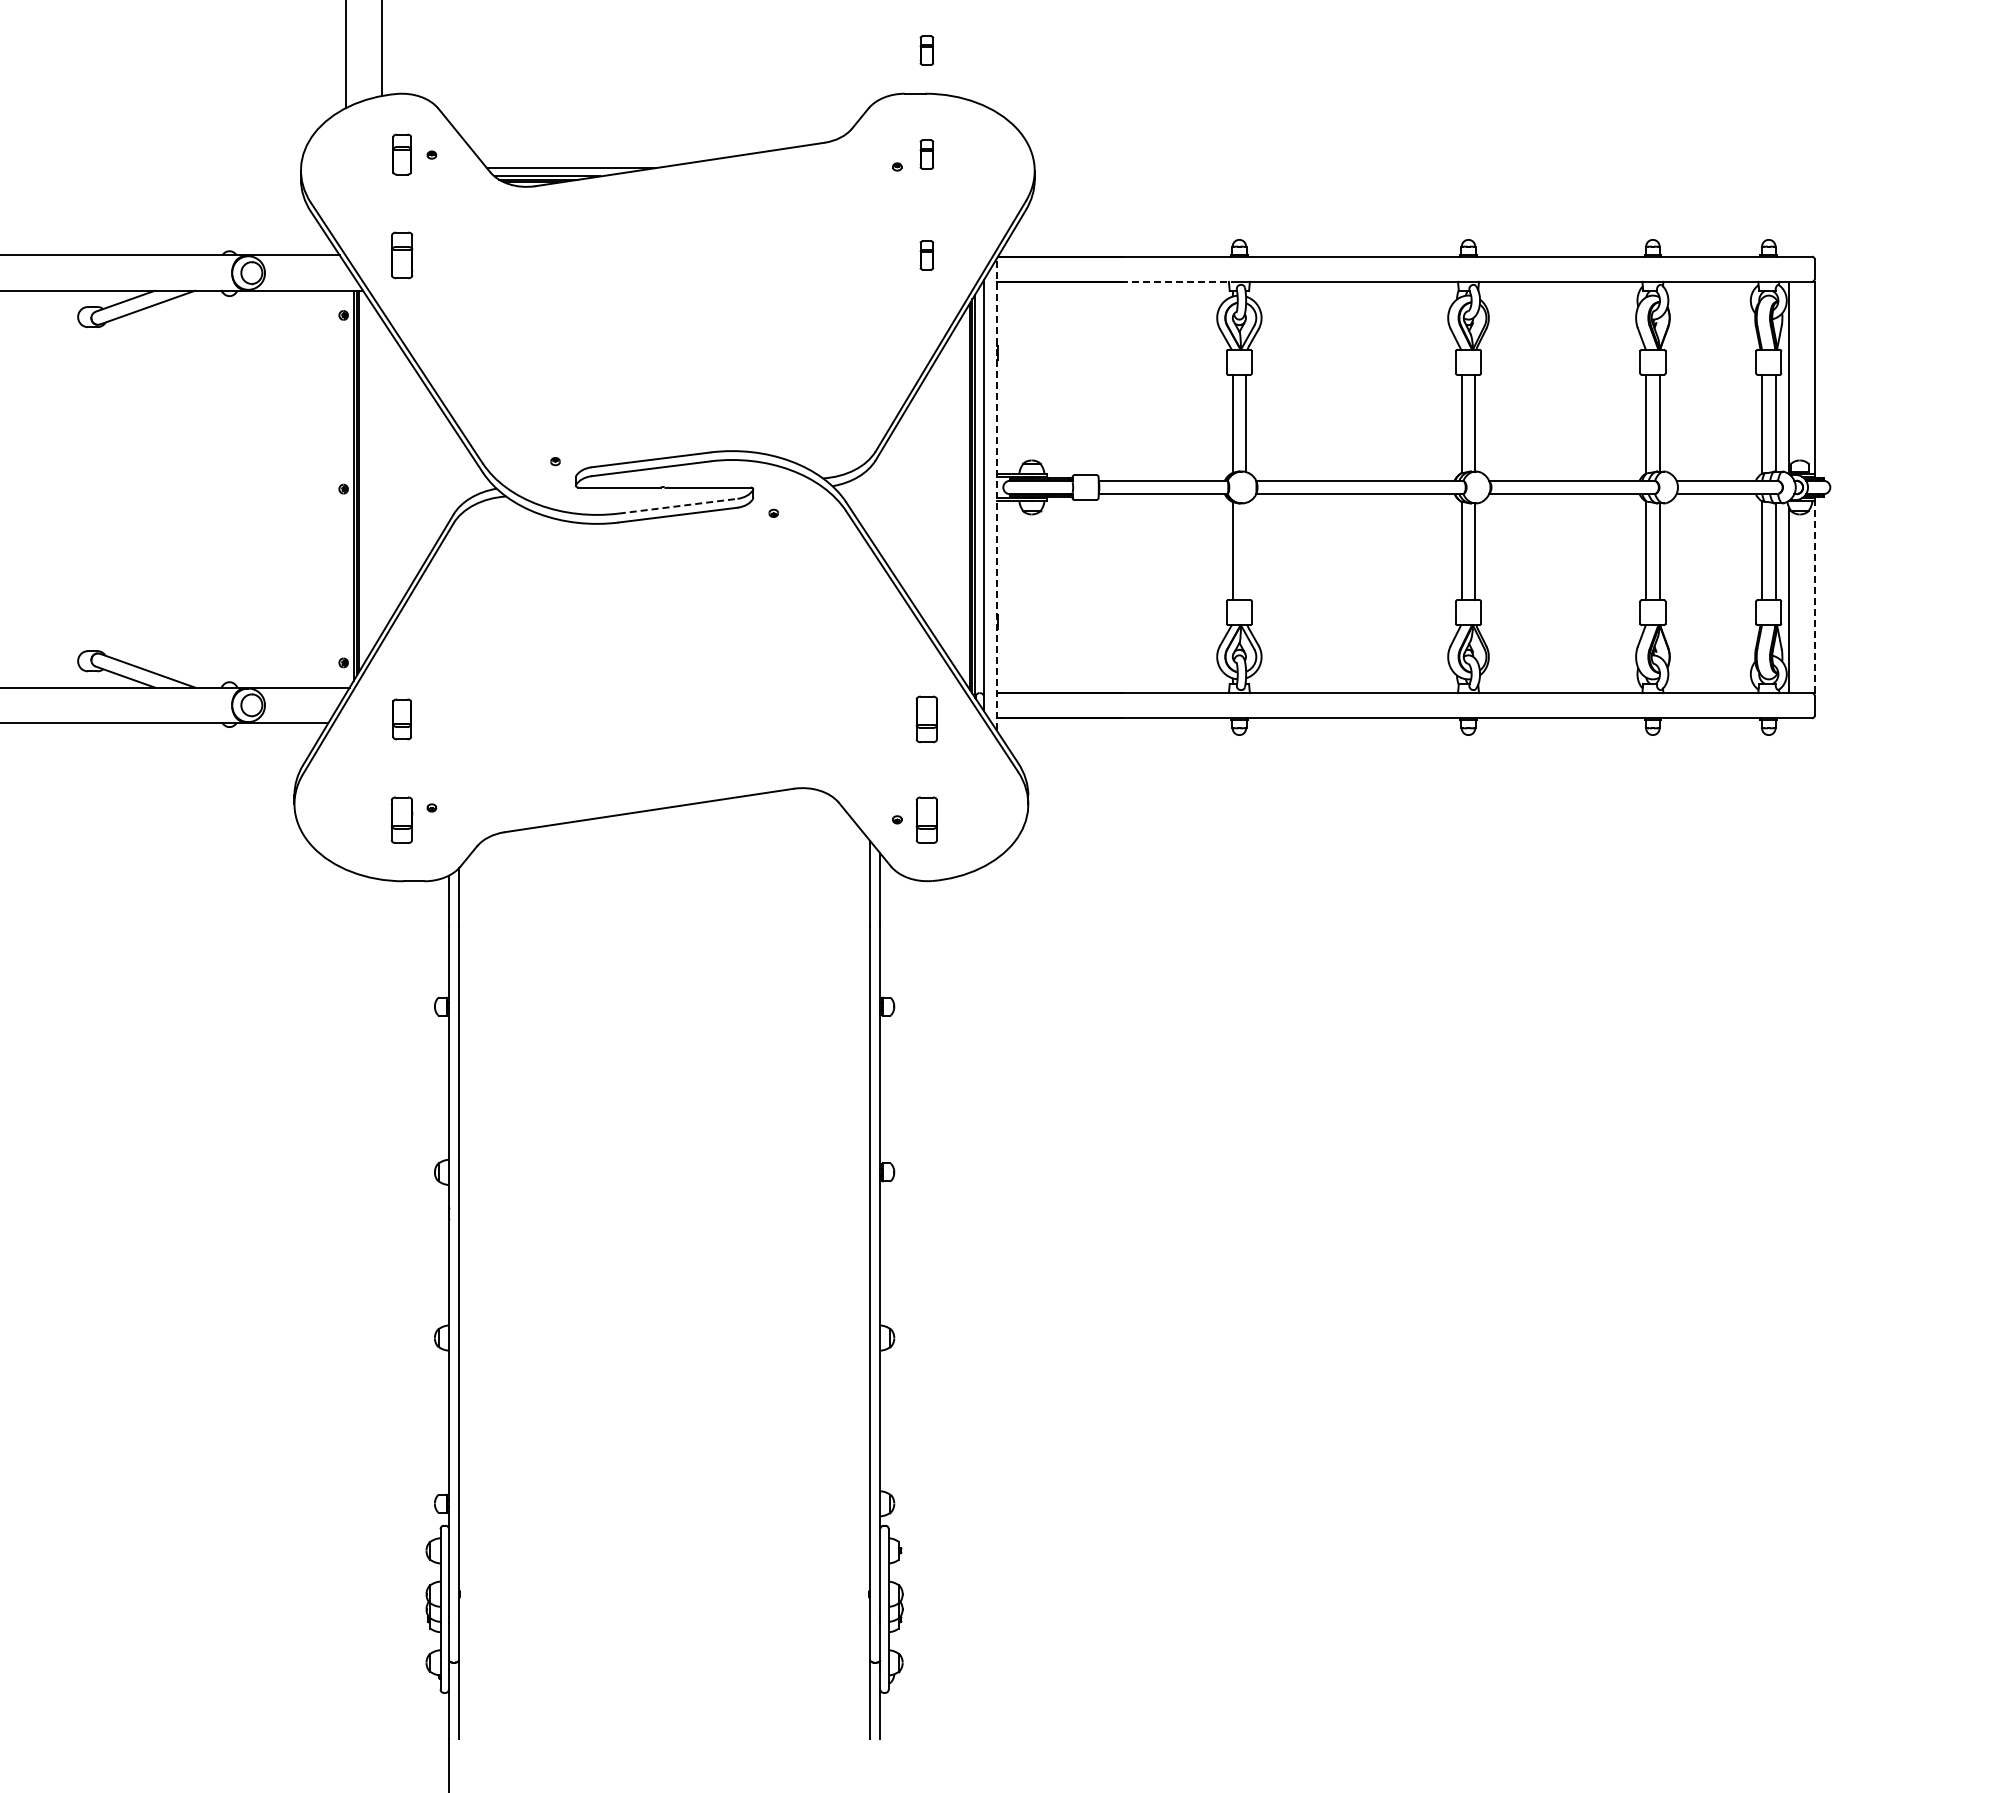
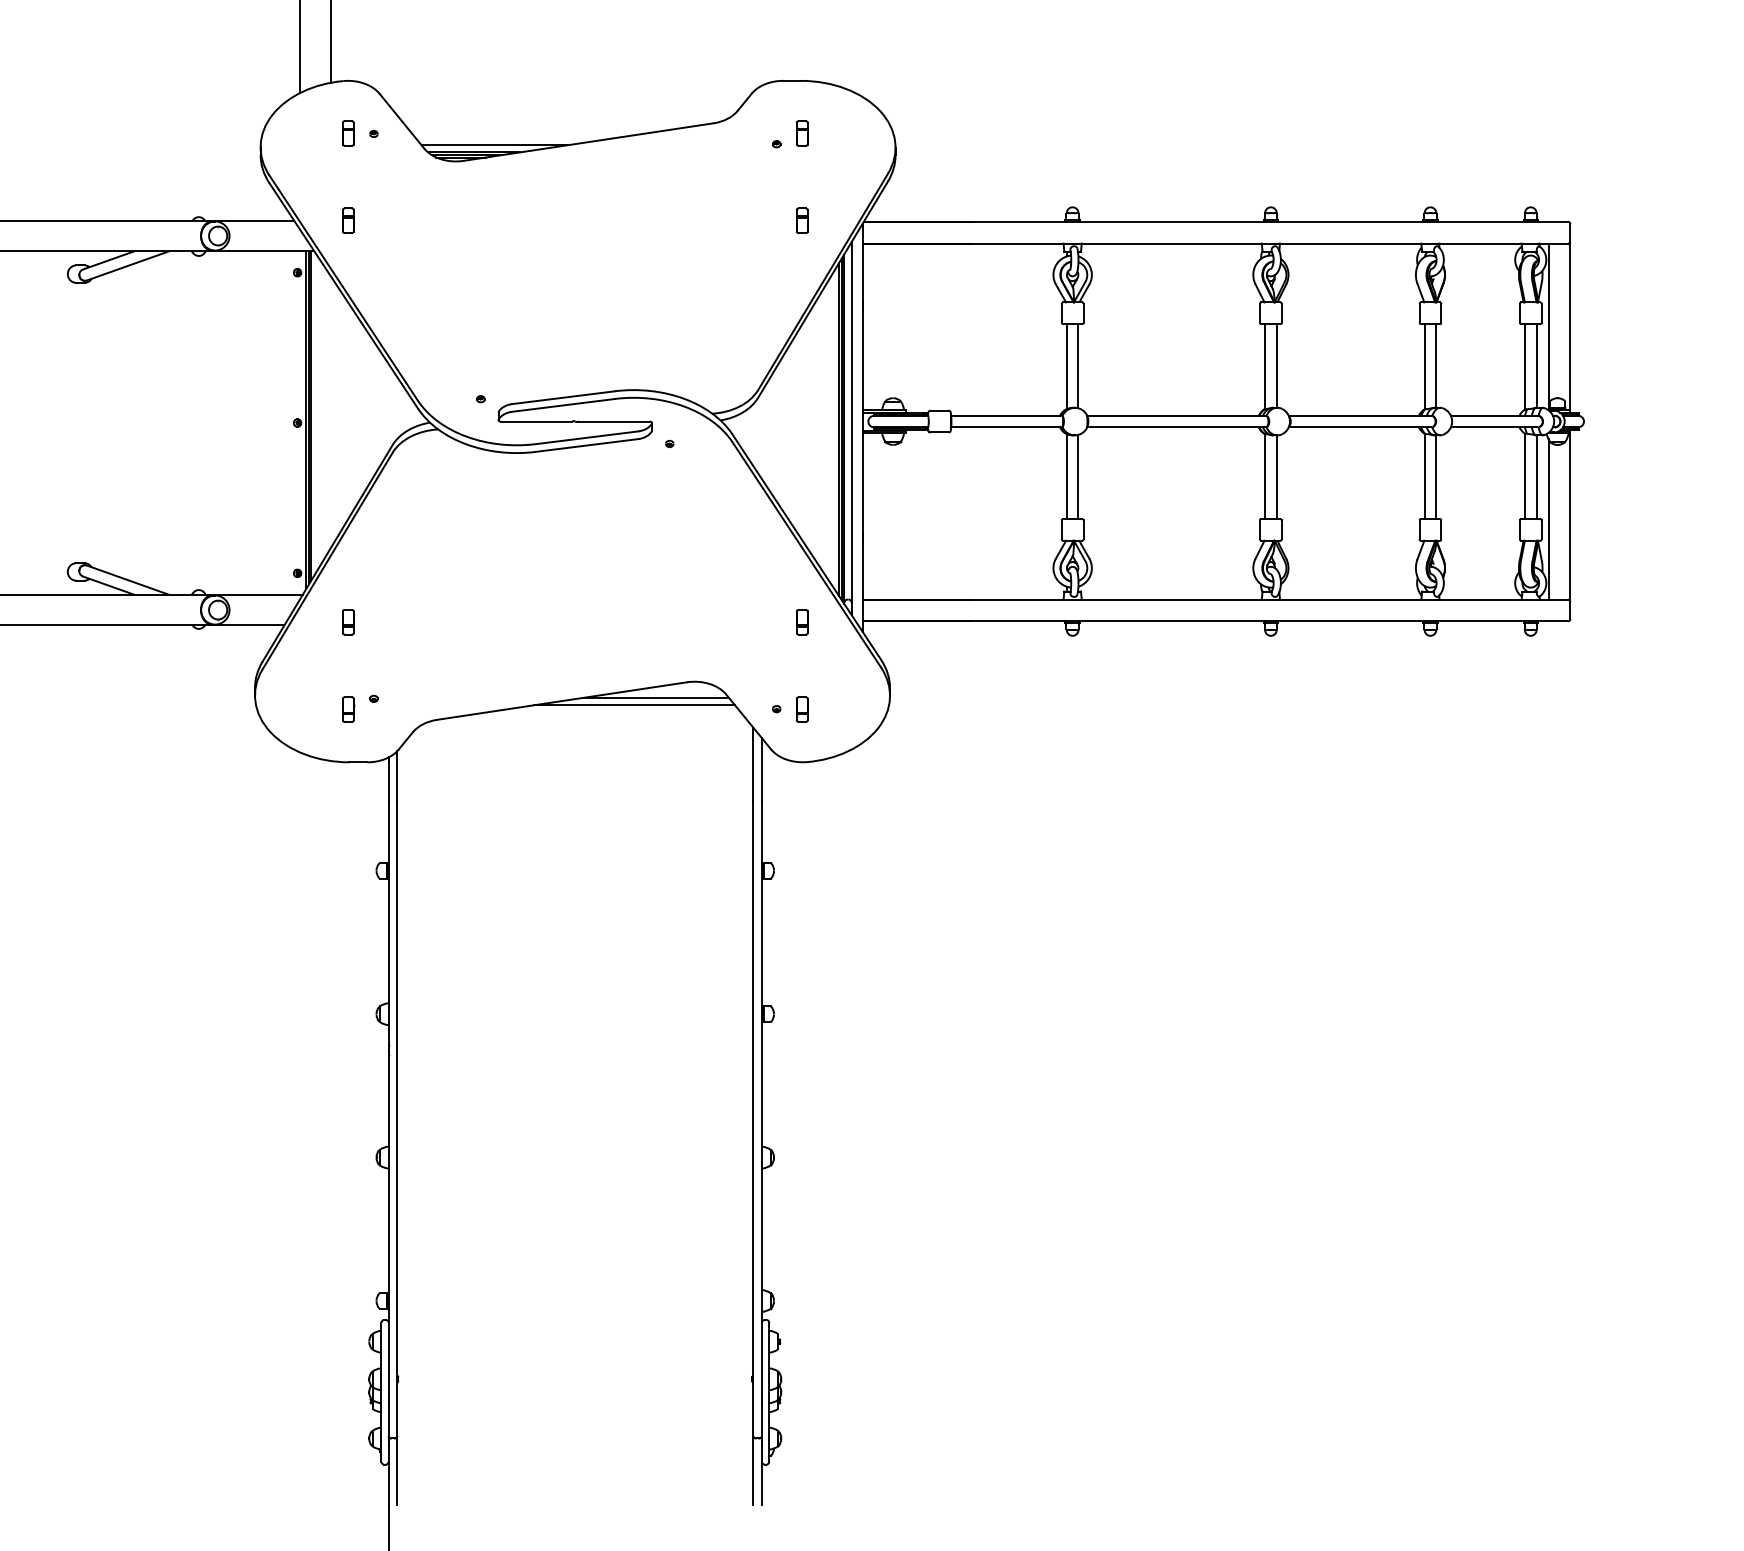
part: (926, 50) -> (801, 43), removed
part: (402, 154) -> (348, 133), size x0.71
part: (402, 255) -> (348, 220), size x0.62
line: (1179, 281) -> (1020, 243), dashed -> solid
line: (996, 494) -> (862, 427), dashed -> solid
line: (678, 506) -> (587, 438), dashed -> solid
line: (1246, 551) -> (1078, 476), added
line: (1814, 596) -> (1570, 515), dashed -> solid
part: (402, 719) -> (348, 622), size x0.71
part: (926, 719) -> (801, 622), size x0.62
line: (757, 806) -> (655, 697), added
line: (733, 815) -> (634, 705), added
part: (402, 820) -> (348, 709), size x0.62
part: (926, 820) -> (801, 709), size x0.62

